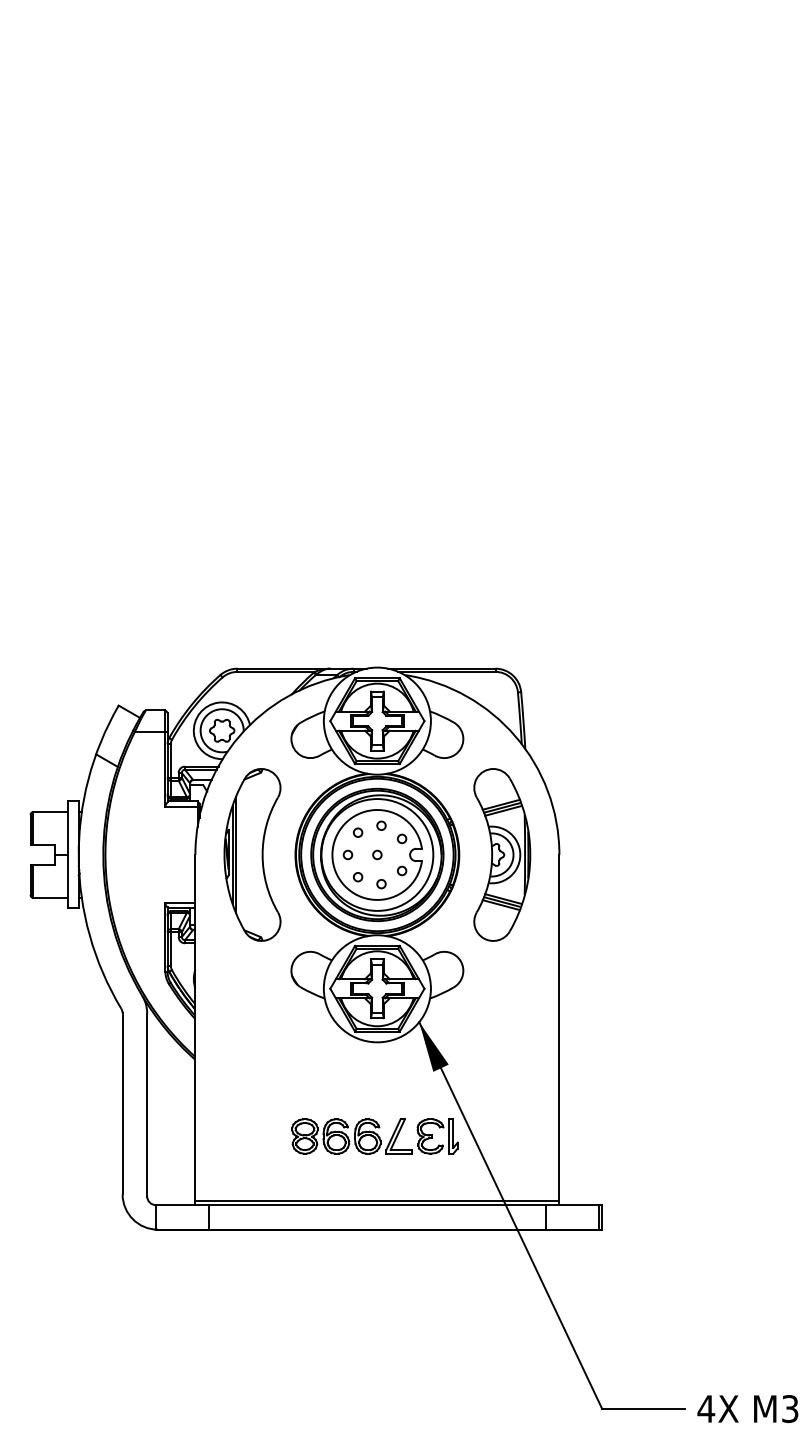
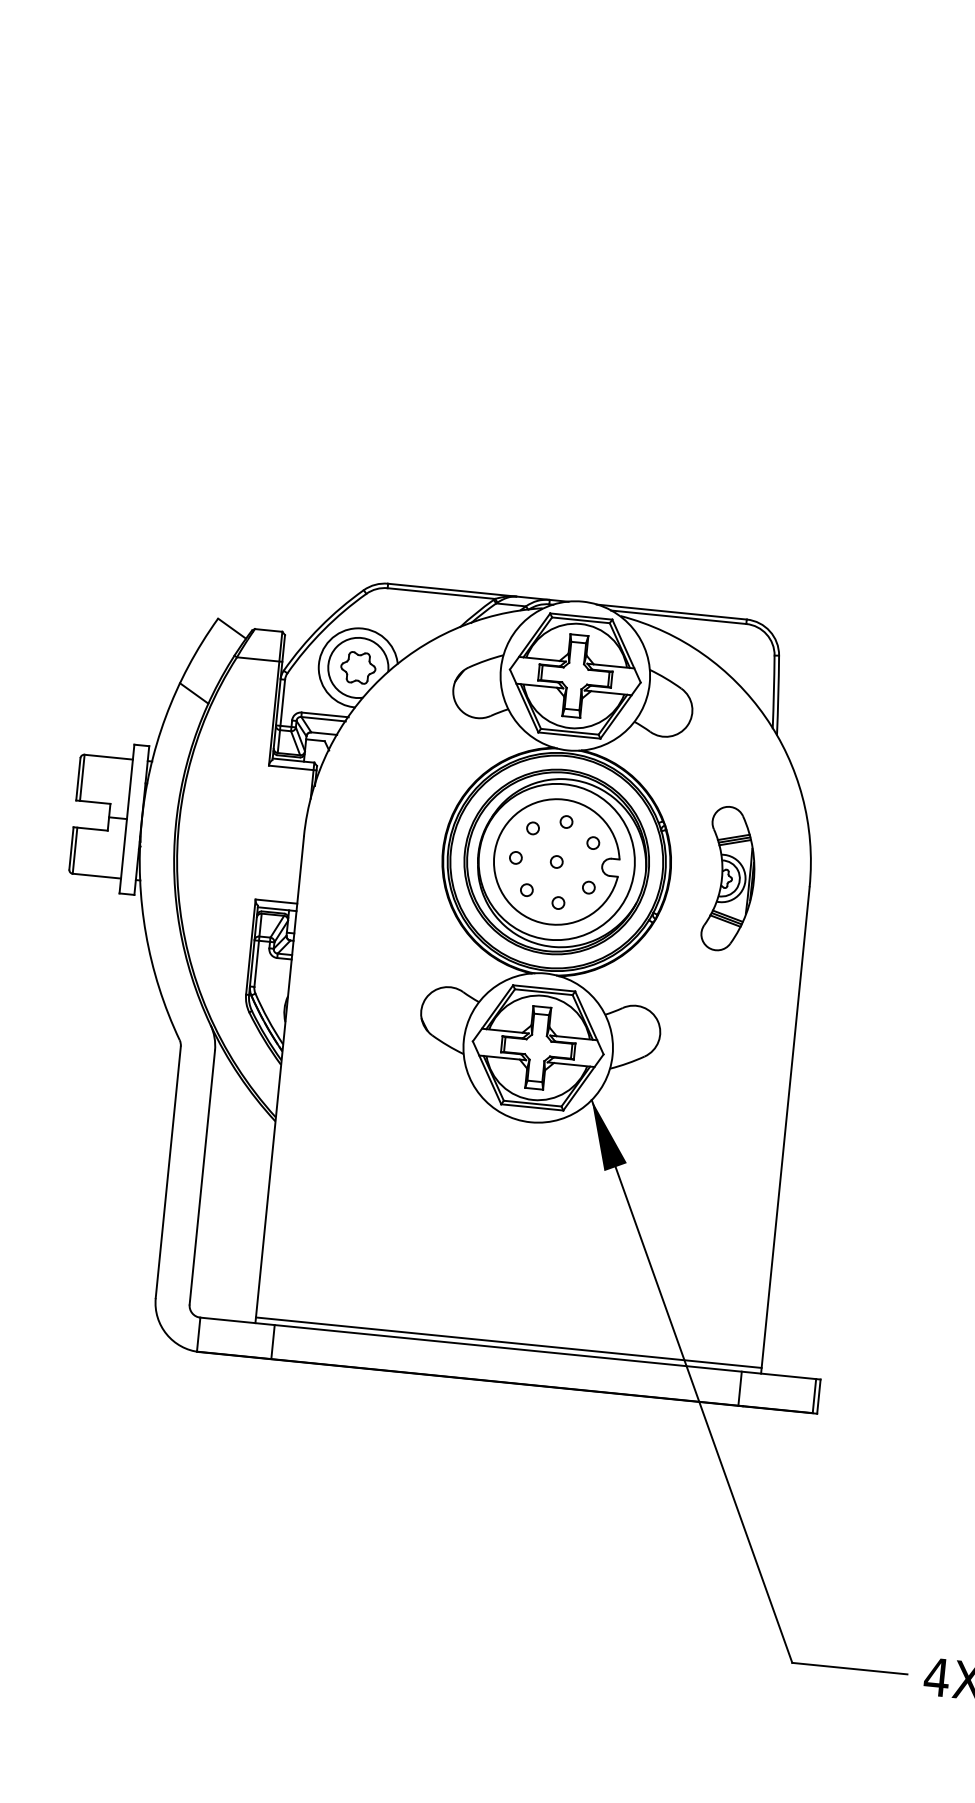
part: (252, 854) -> (383, 844), removed
part: (502, 854) -> (730, 878), size x0.6
part: (374, 1136) -> (513, 1252), removed

